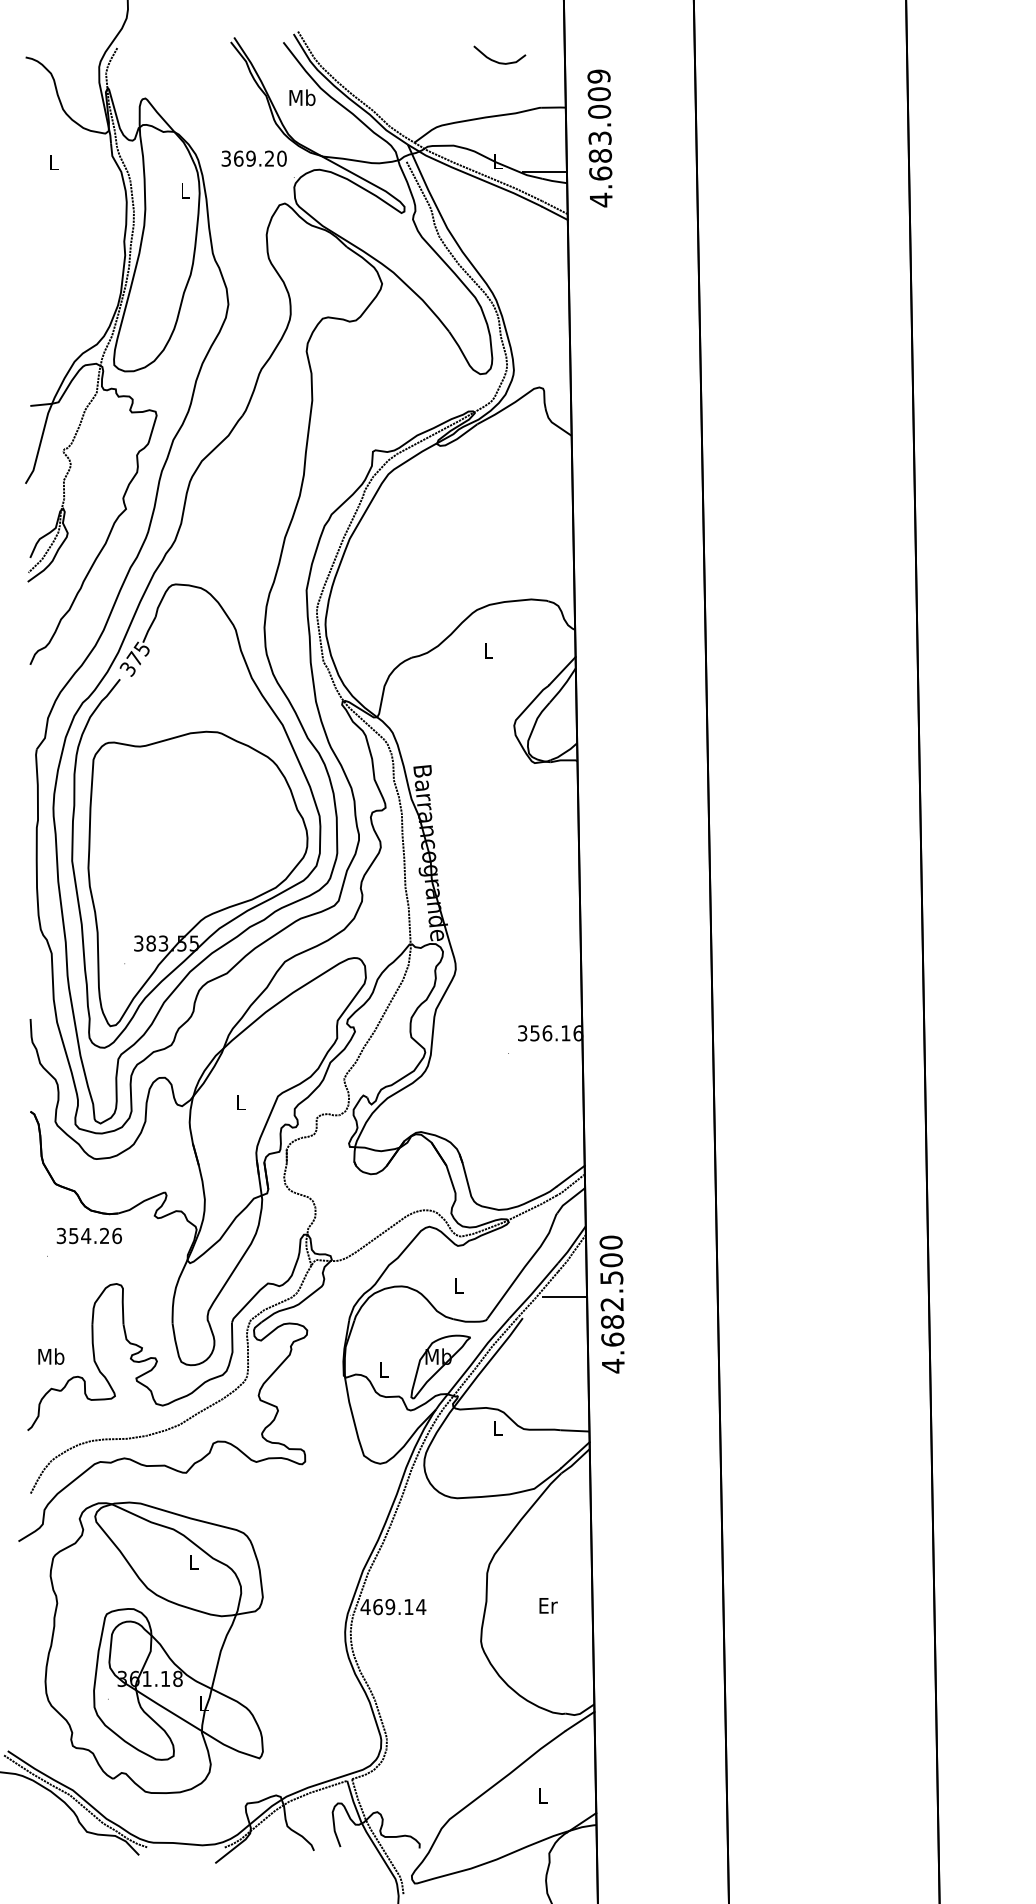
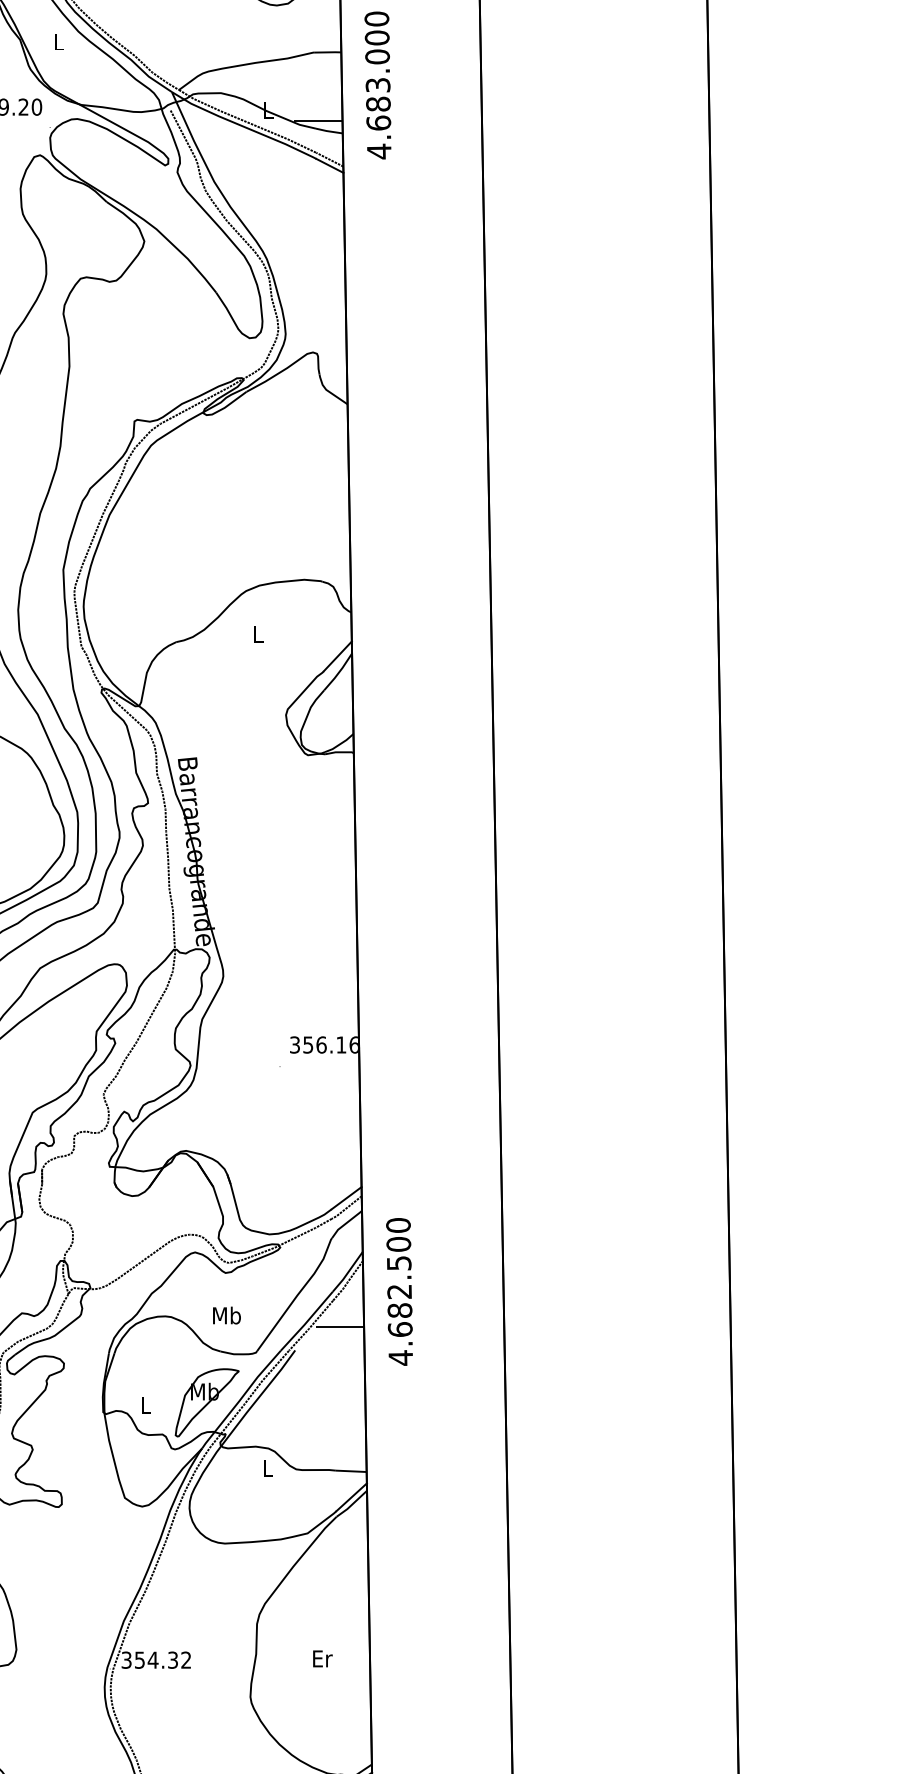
text: (598, 76) -> (376, 19), 4.683.009 -> 4.683.000
text: (302, 97) -> (58, 41), Mb -> L
text: (459, 1285) -> (227, 1315), L -> Mb
text: (611, 1304) -> (398, 1291), moved
text: (393, 1607) -> (156, 1660), 469.14 -> 354.32

